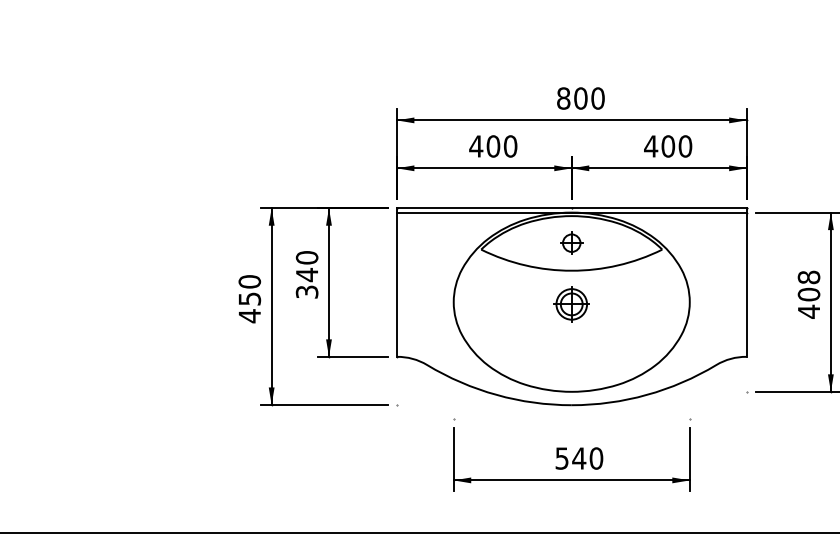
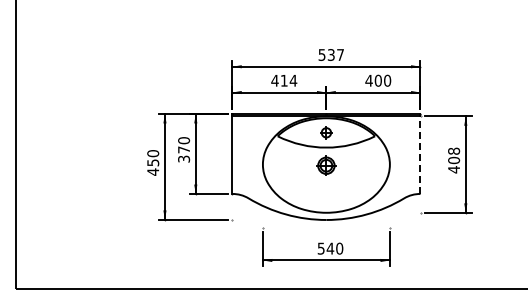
text: (581, 97) -> (331, 54), 800 -> 537
text: (501, 145) -> (288, 80), 400 -> 414
text: (306, 274) -> (183, 149), 340 -> 370
line: (746, 283) -> (420, 154), solid -> dashed

